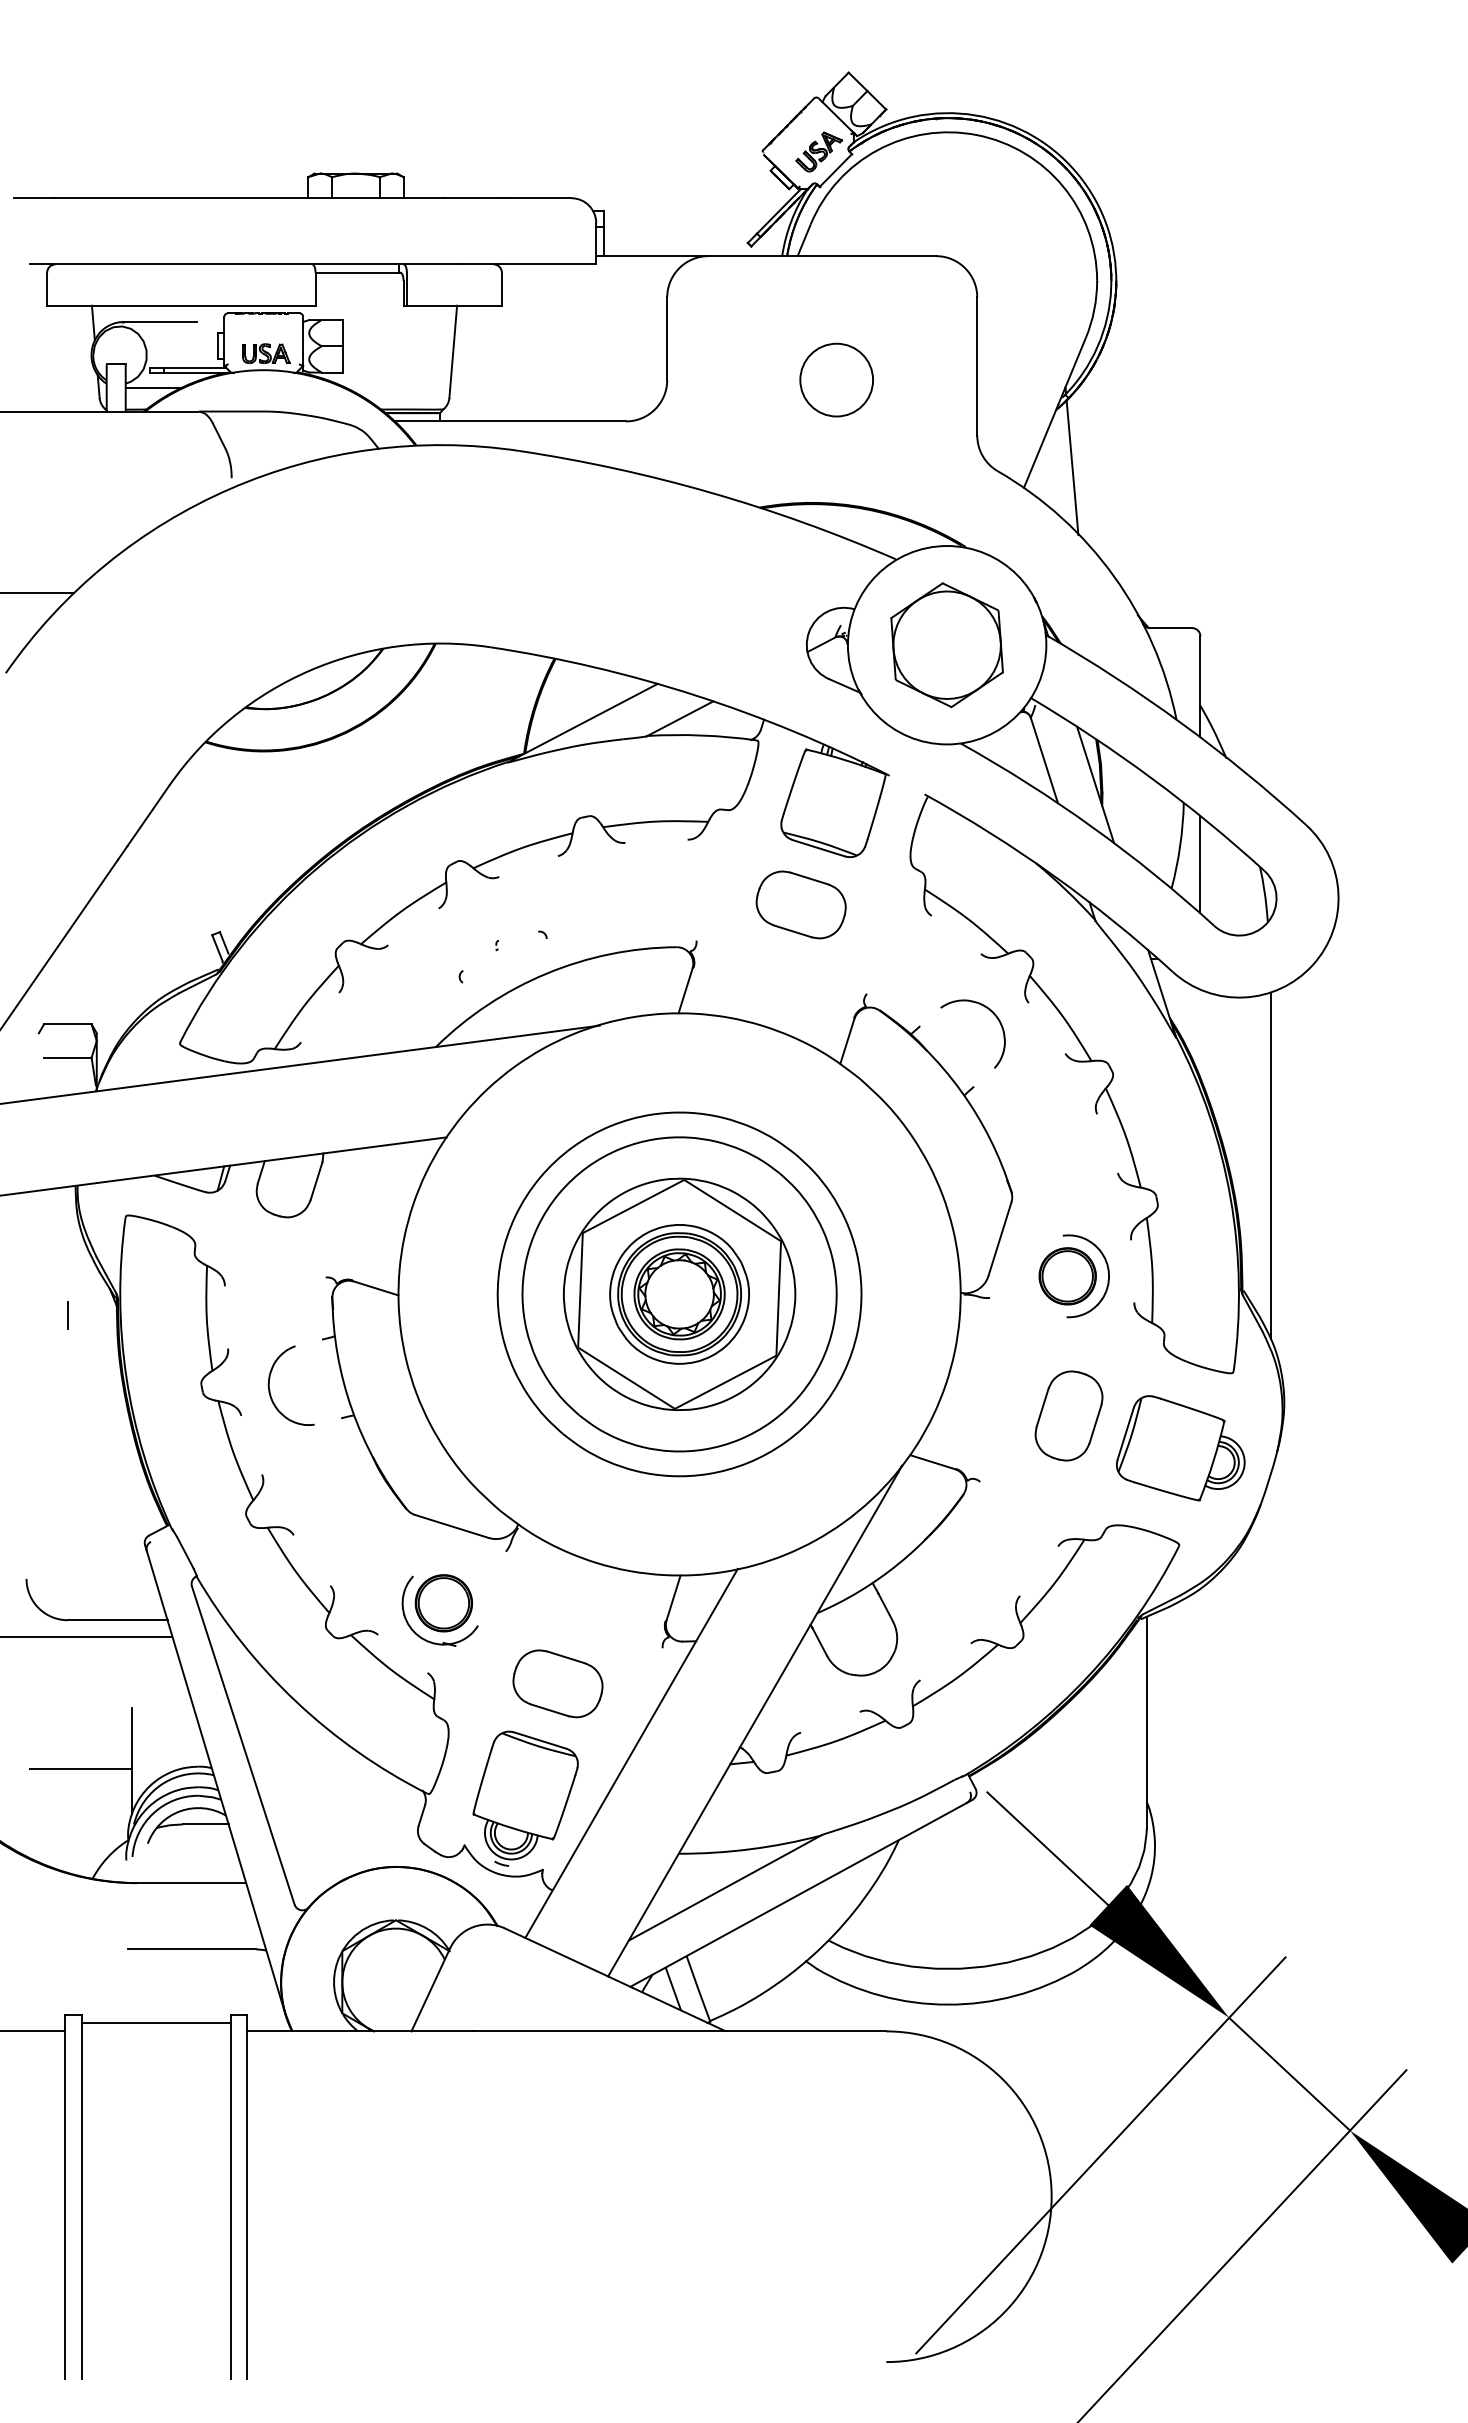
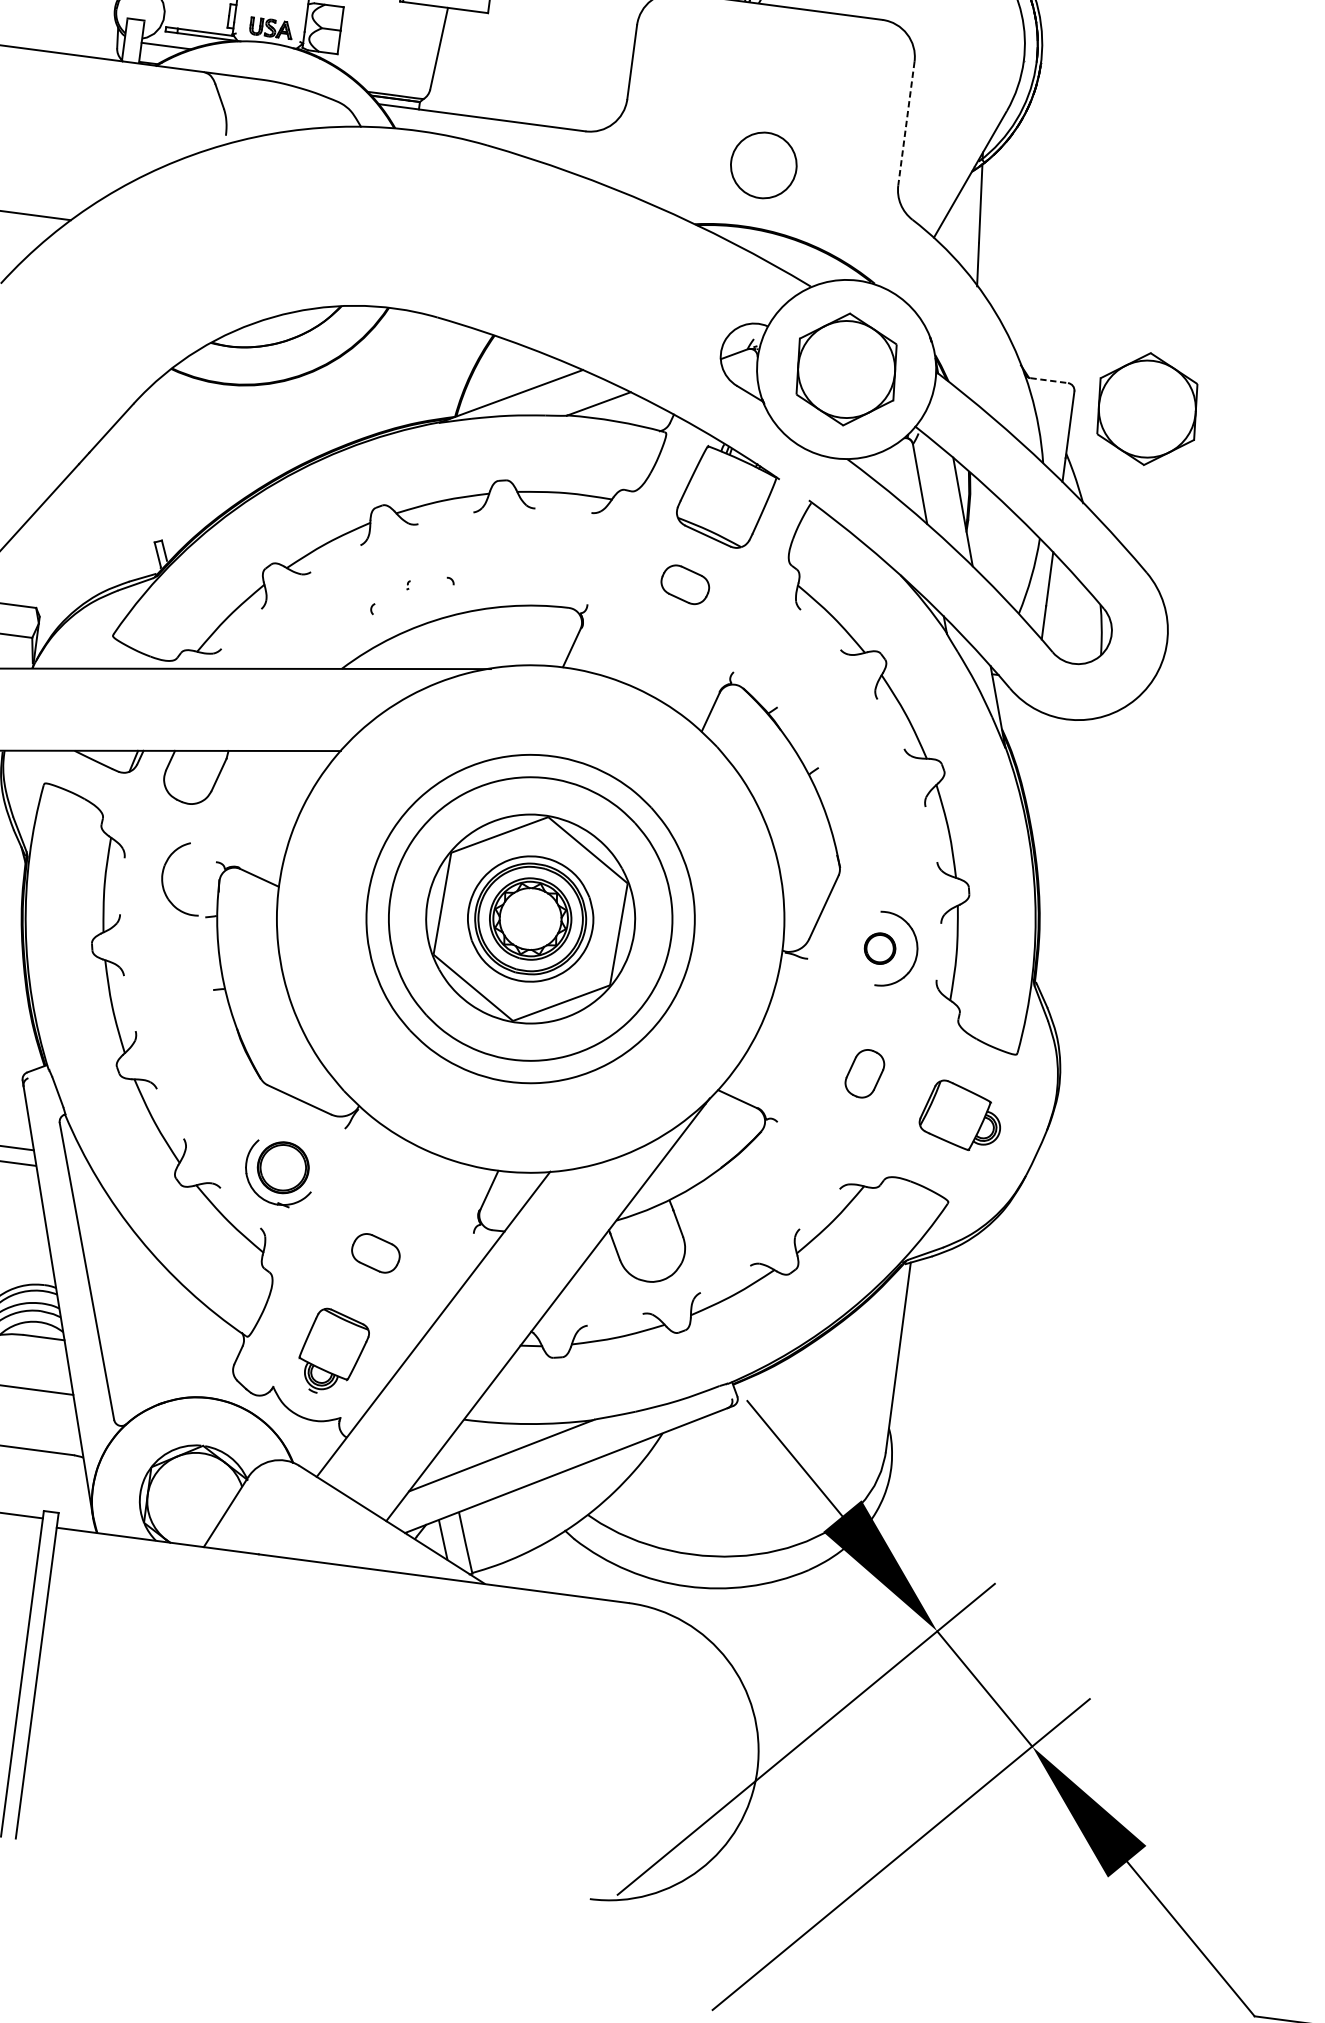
line: (977, 366) -> (906, 123), solid -> dashed
circle: (836, 379) -> (763, 164), moved
line: (1171, 628) -> (1049, 380), solid -> dashed
part: (1282, 645) -> (1146, 409), added
part: (800, 904) -> (684, 584), size x0.6
part: (992, 1013) -> (843, 704), removed
line: (1270, 1165) -> (1074, 873), removed
part: (1067, 1276) -> (879, 948), size x0.6
part: (270, 1390) -> (163, 879), moved
part: (1068, 1415) -> (864, 1073), size x0.6
part: (1180, 1448) -> (960, 1116), size x0.7
part: (557, 1683) -> (375, 1252), size x0.6
part: (525, 1798) -> (333, 1352), size x0.7

